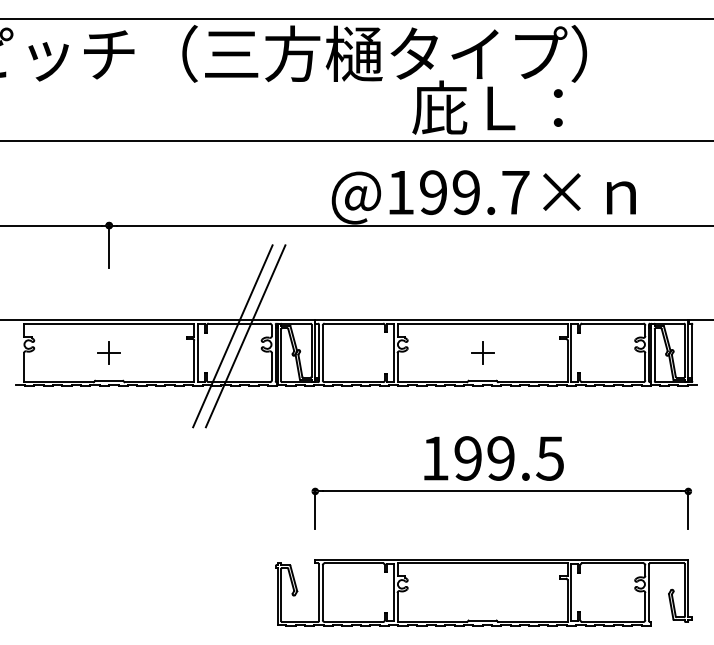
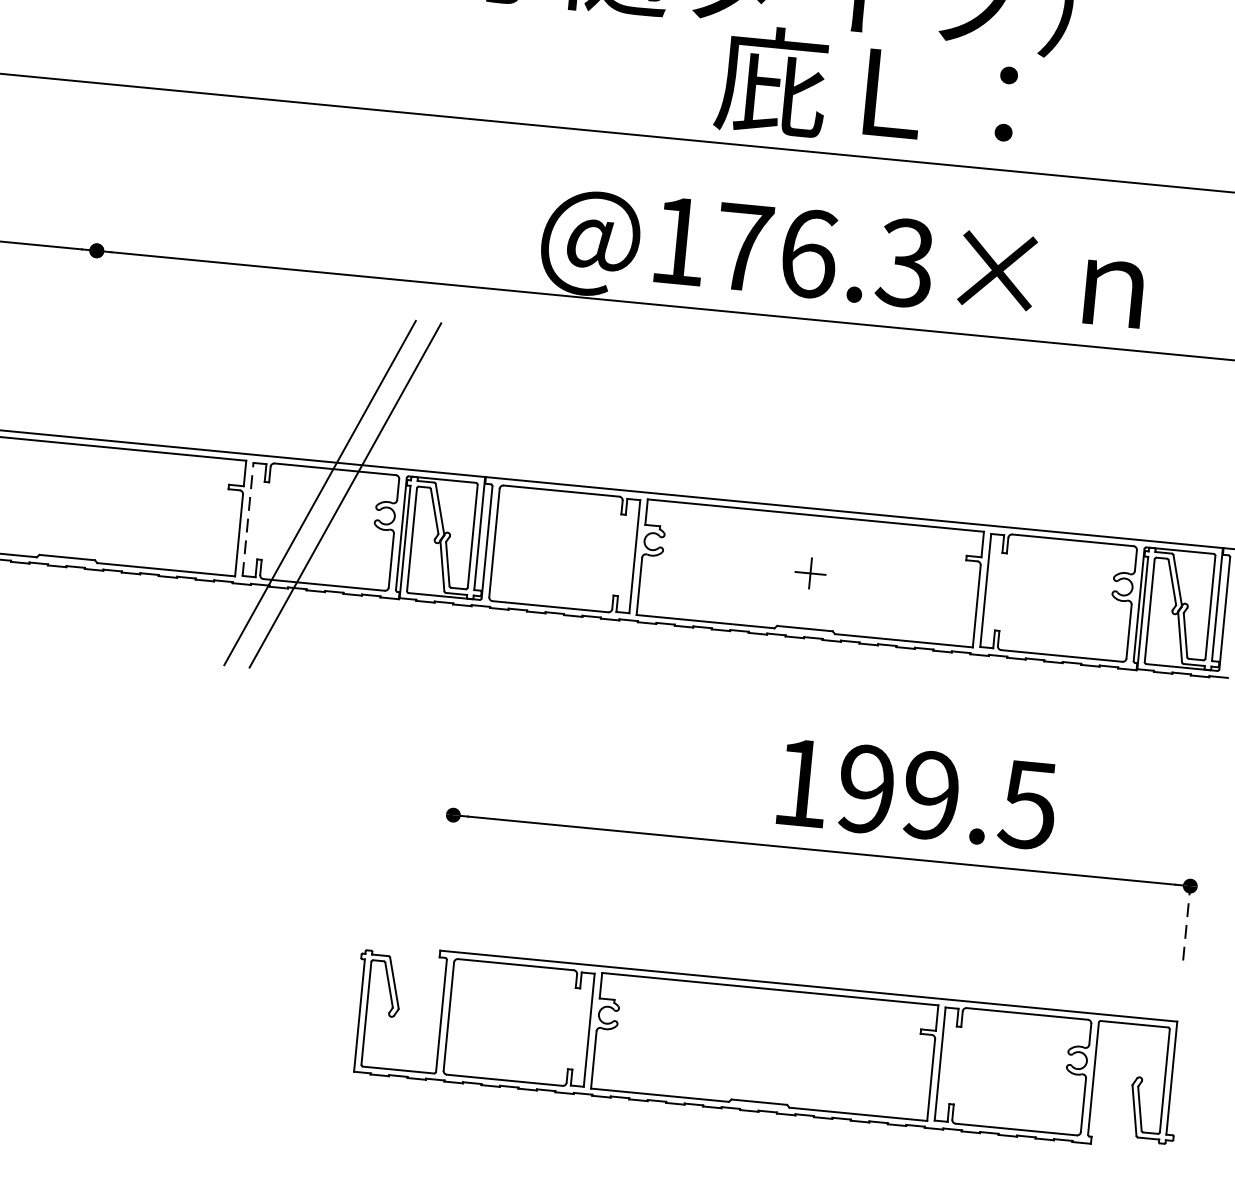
text: (474, 192) -> (824, 254), @199.7× -> @176.3×
line: (109, 246) -> (93, 292), removed
part: (108, 352) -> (71, 501), removed
part: (482, 352) -> (810, 572), size x0.7
line: (198, 353) -> (248, 520), solid -> dashed
text: (493, 458) -> (916, 794), moved
line: (315, 510) -> (450, 852), removed
line: (688, 510) -> (1186, 923), solid -> dashed

